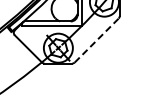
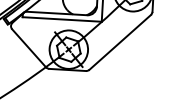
line: (97, 40) -> (121, 42), dashed -> solid

